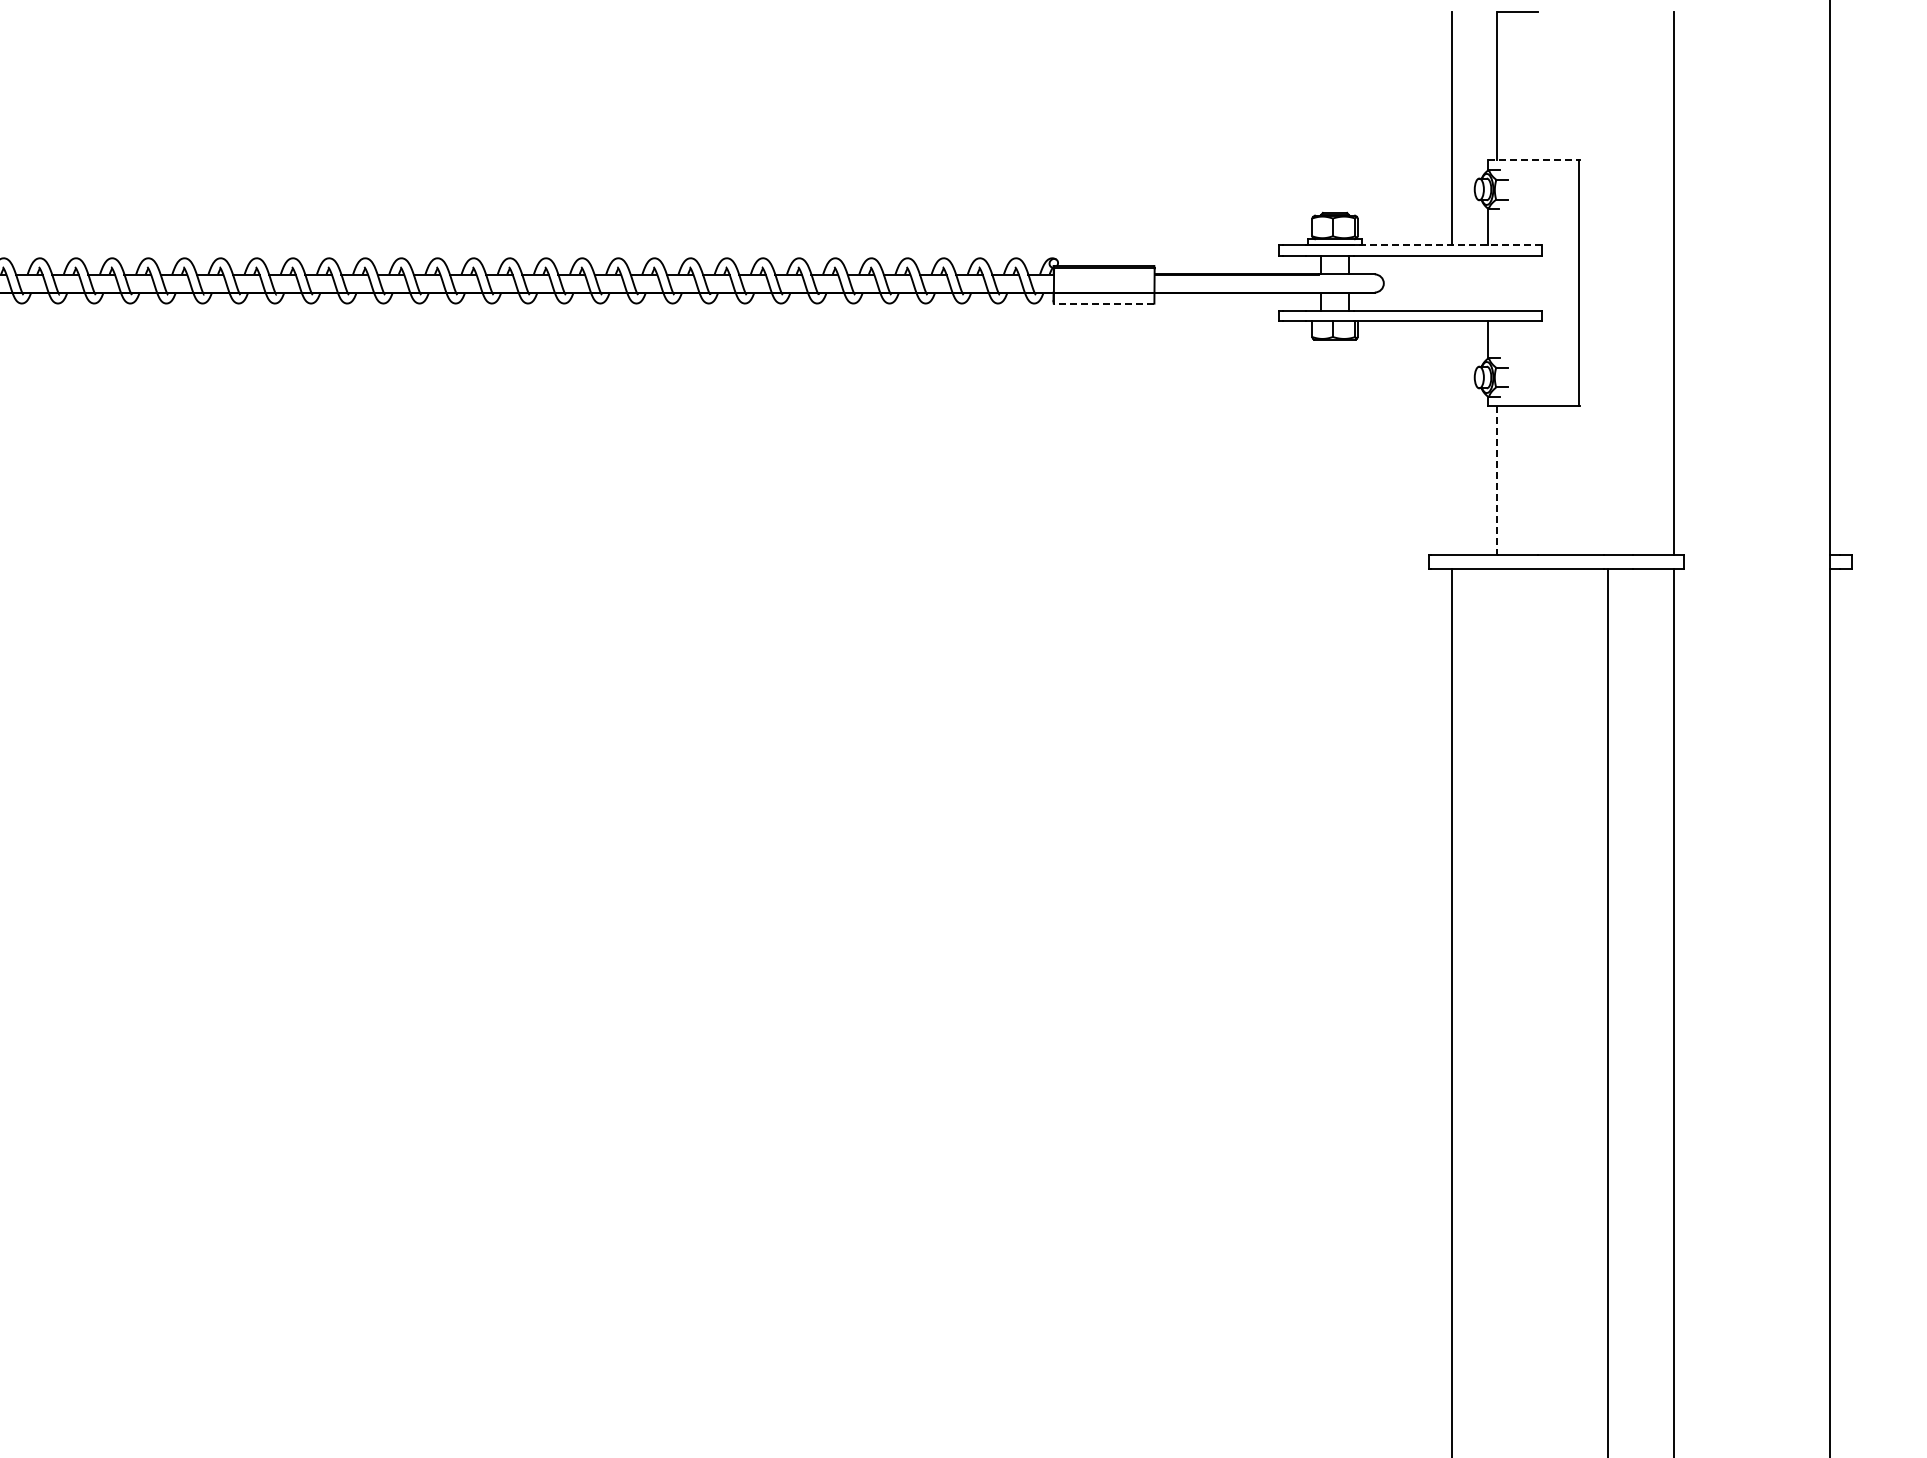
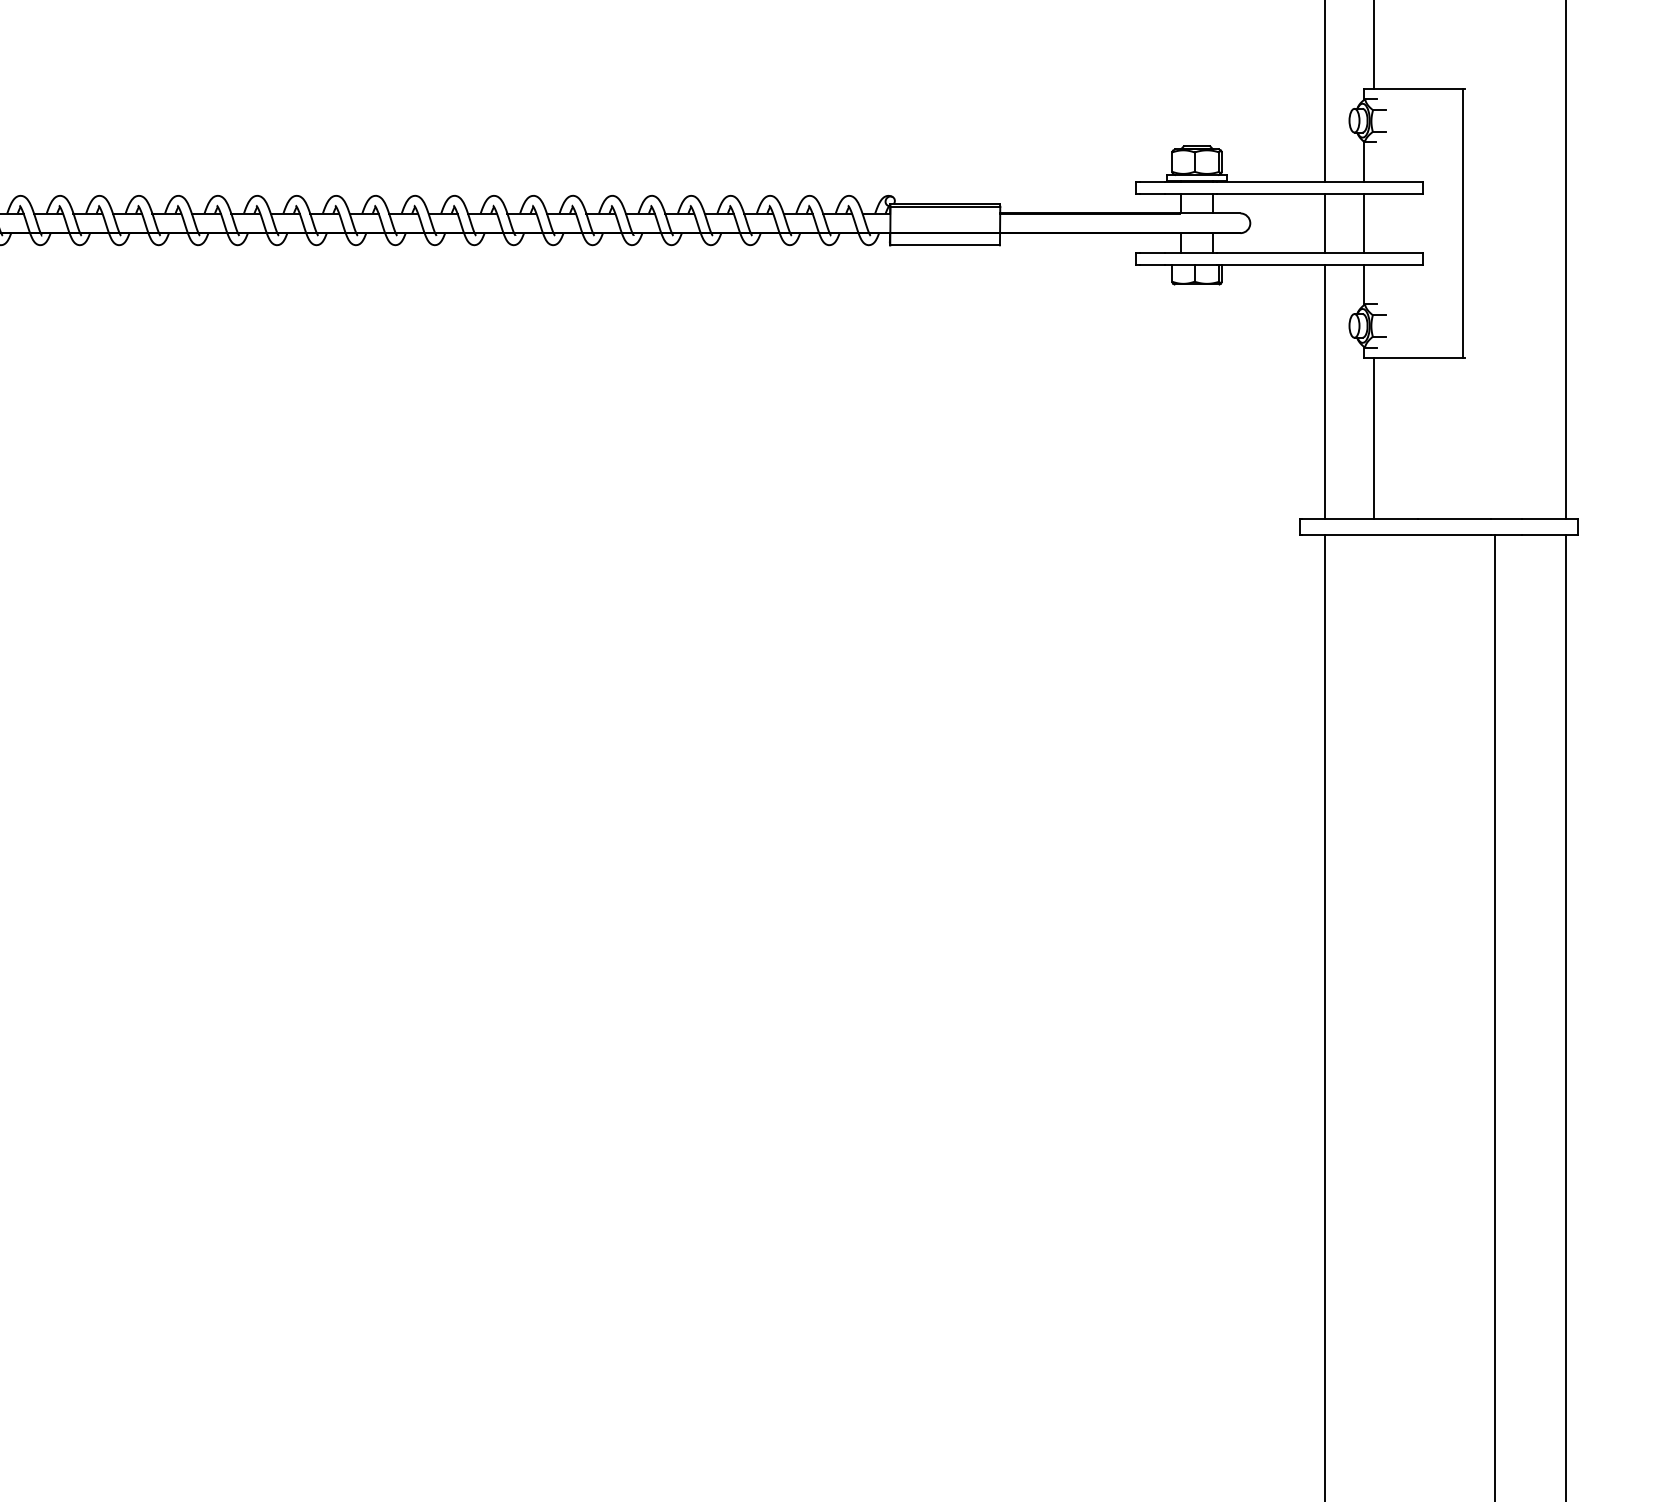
line: (1533, 160) -> (1413, 89), dashed -> solid
line: (1447, 245) -> (1319, 181), dashed -> solid
line: (1452, 283) -> (1325, 223), added
line: (1487, 283) -> (1363, 223), added
line: (1103, 303) -> (944, 245), dashed -> solid
line: (1452, 437) -> (1325, 391), added
line: (1496, 481) -> (1373, 439), dashed -> solid

